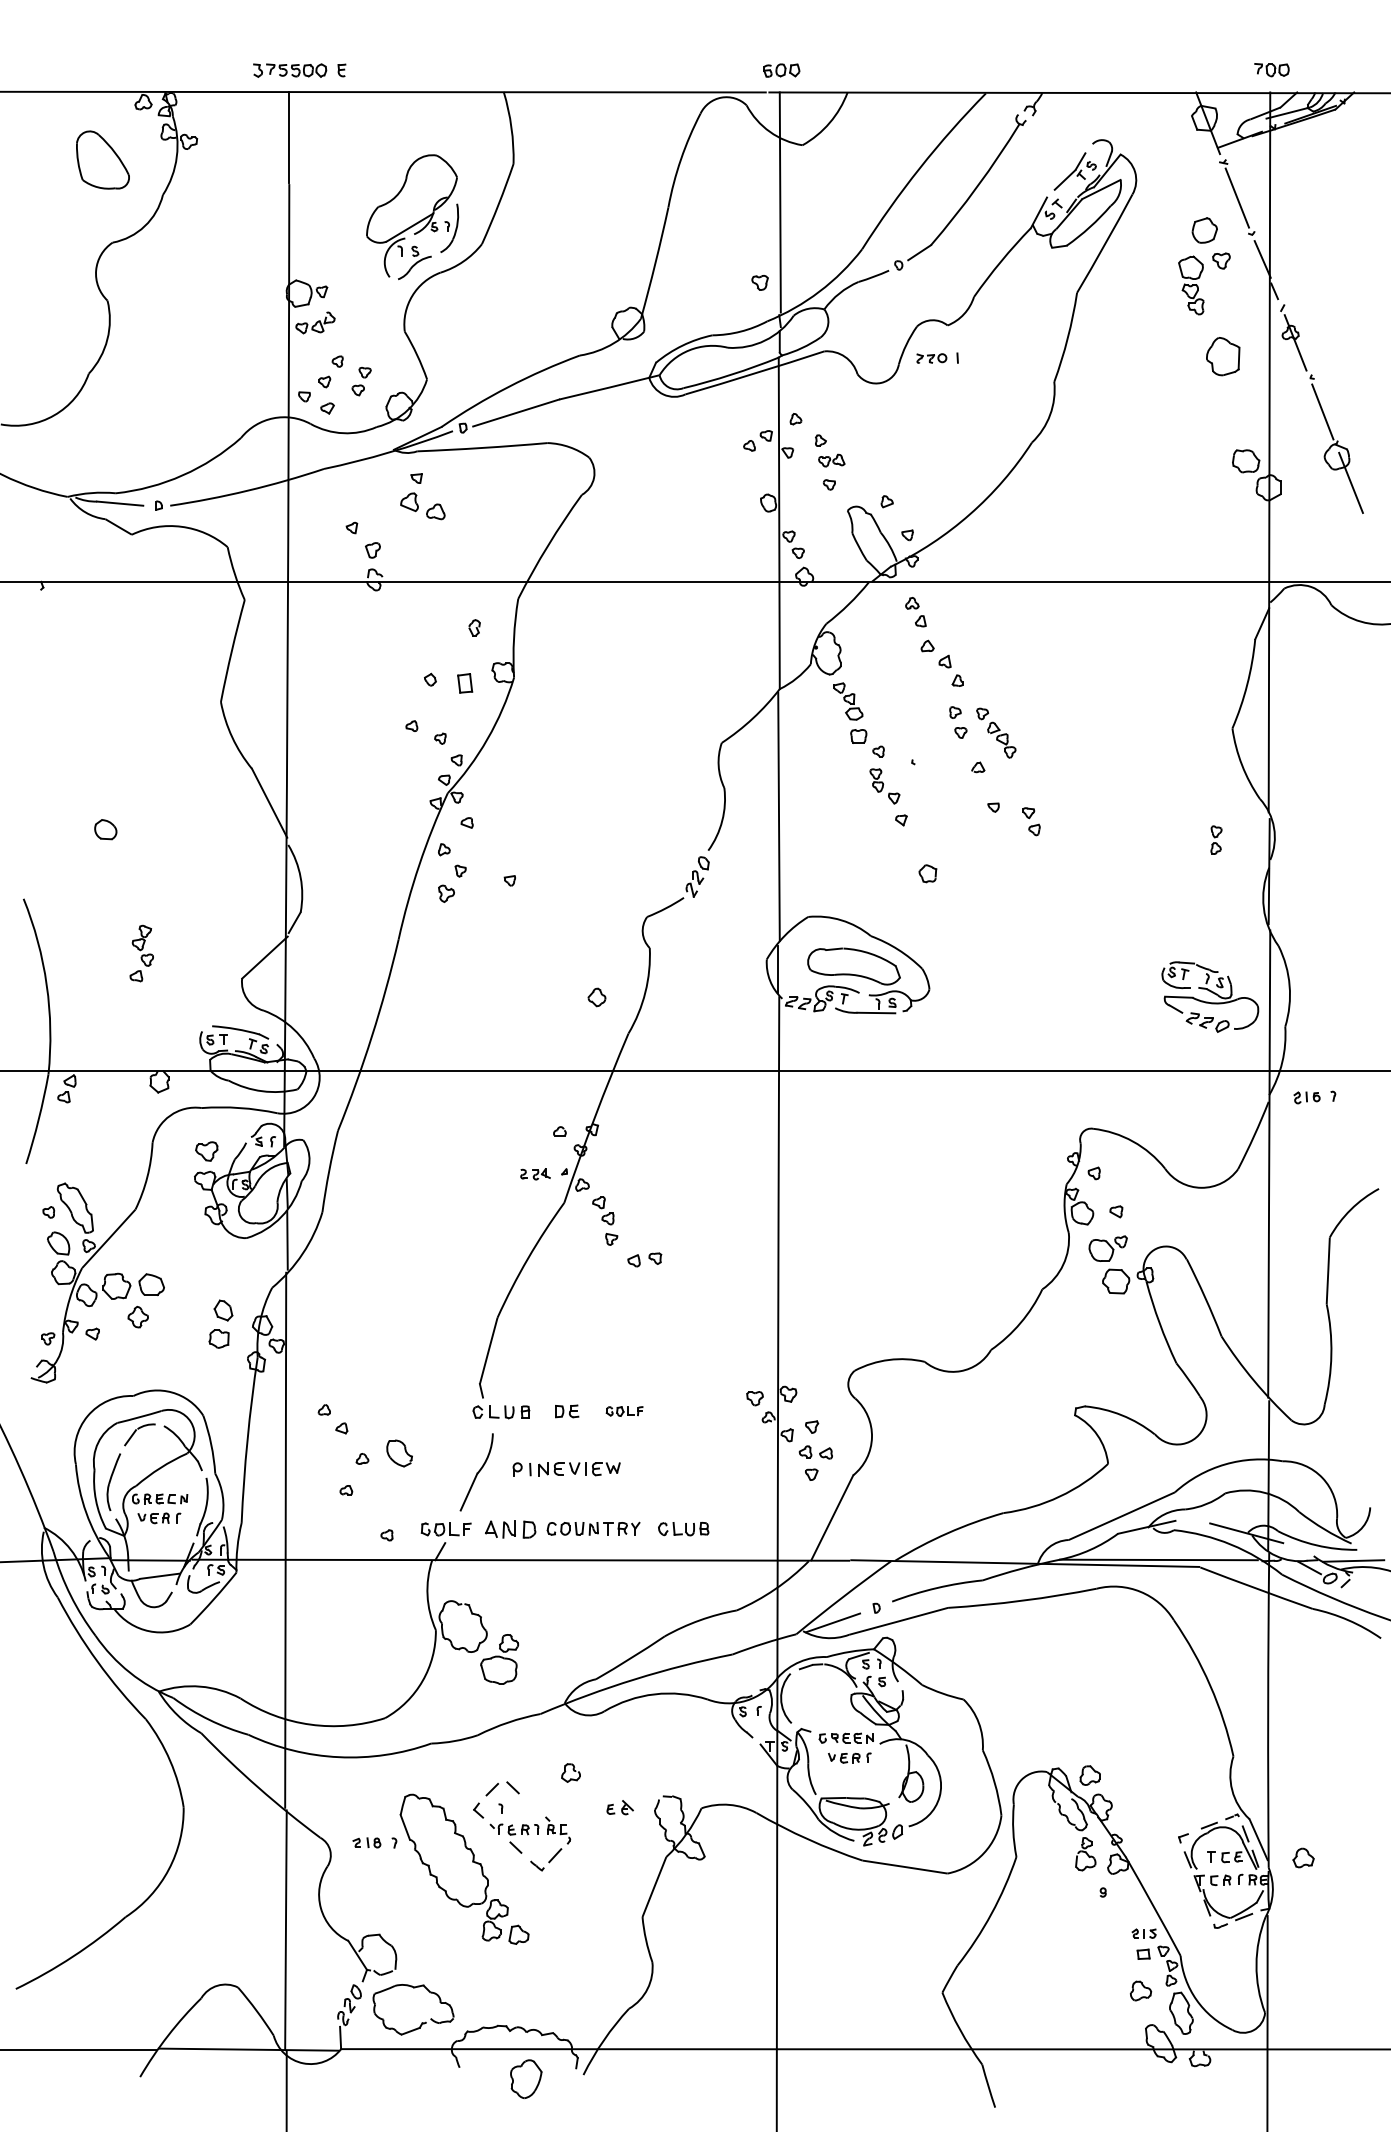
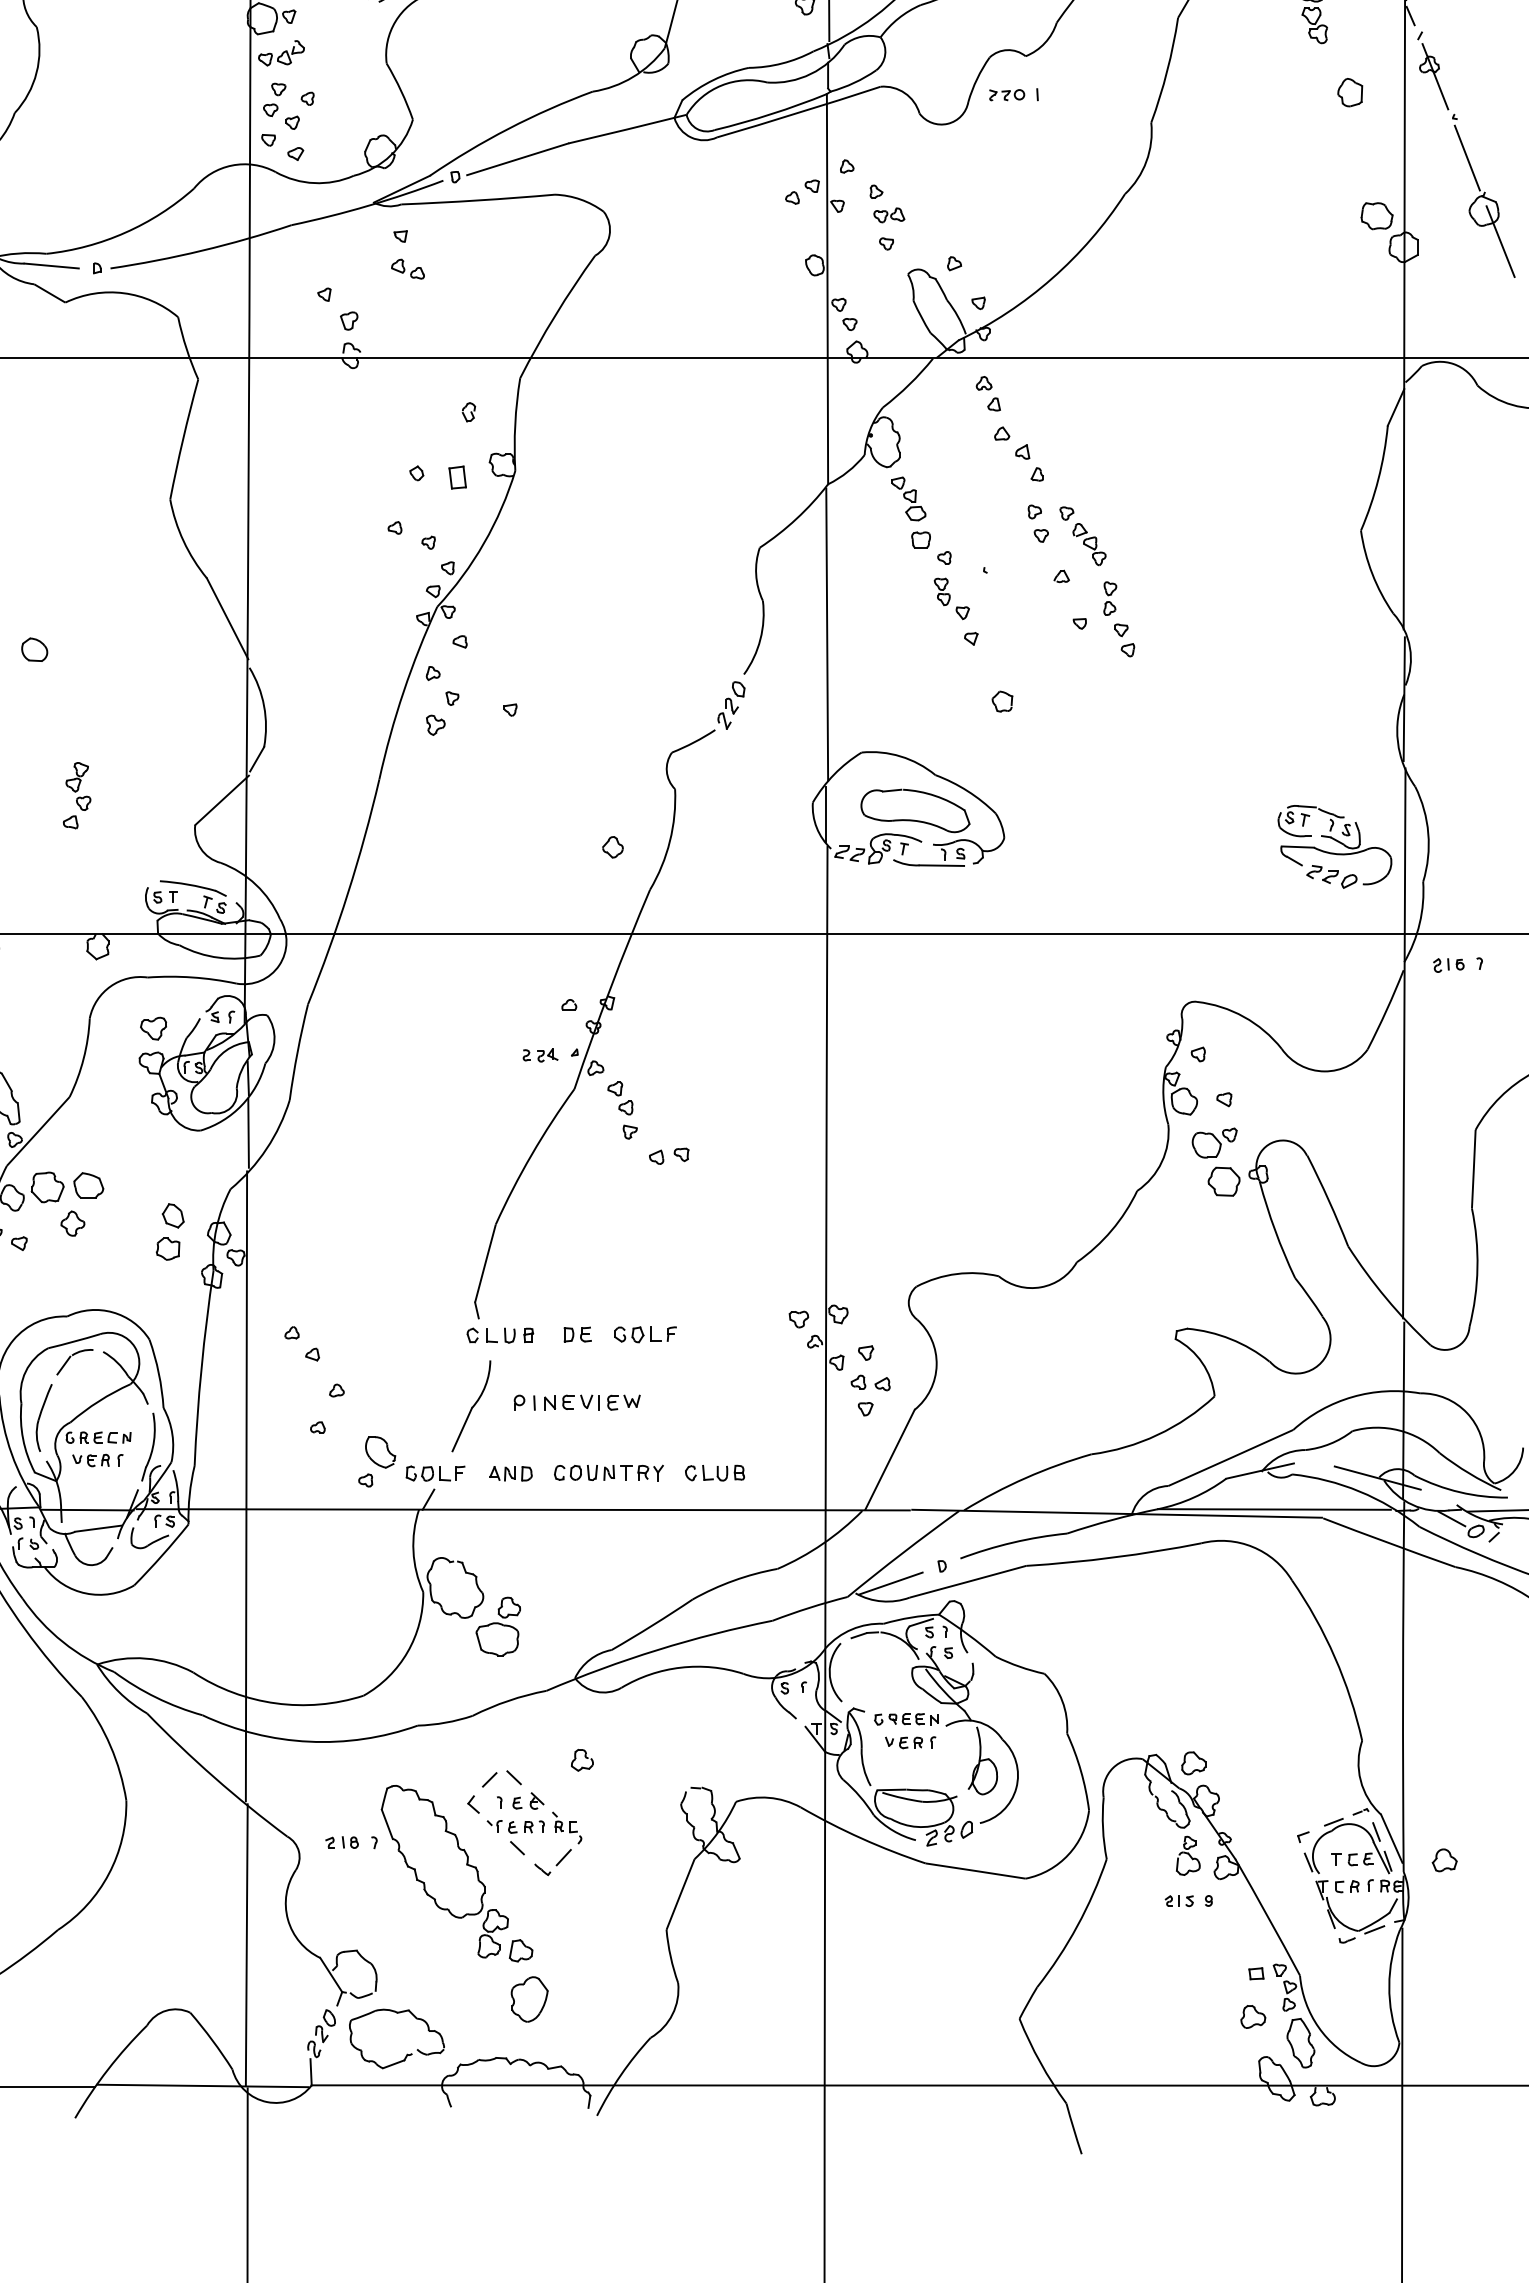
part: (1223, 355) -> (1350, 91), size x0.62
part: (361, 381) -> (274, 99), moved
part: (422, 506) -> (407, 269), size x0.62
part: (1216, 839) -> (1110, 597), moved
part: (624, 1411) -> (645, 1334), size x1.43
part: (399, 1453) -> (380, 1452), moved
part: (509, 1529) -> (509, 1473), size x0.71
part: (619, 1807) -> (527, 1800), moved
part: (1143, 1933) -> (1178, 1900), moved
part: (526, 2079) -> (529, 1999), moved

